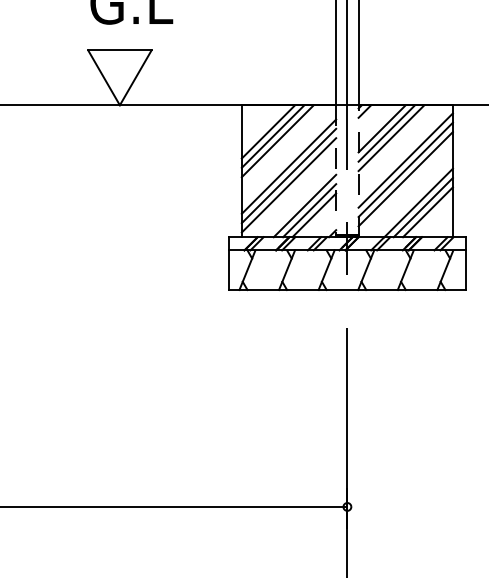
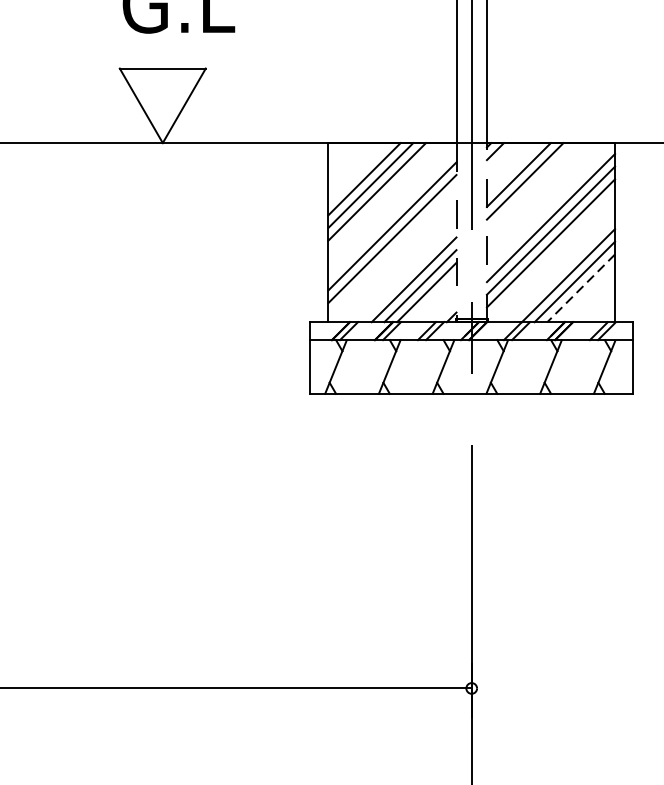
line: (391, 138) -> (531, 188), removed
line: (288, 185) -> (391, 251), removed
line: (427, 212) -> (580, 288), solid -> dashed

